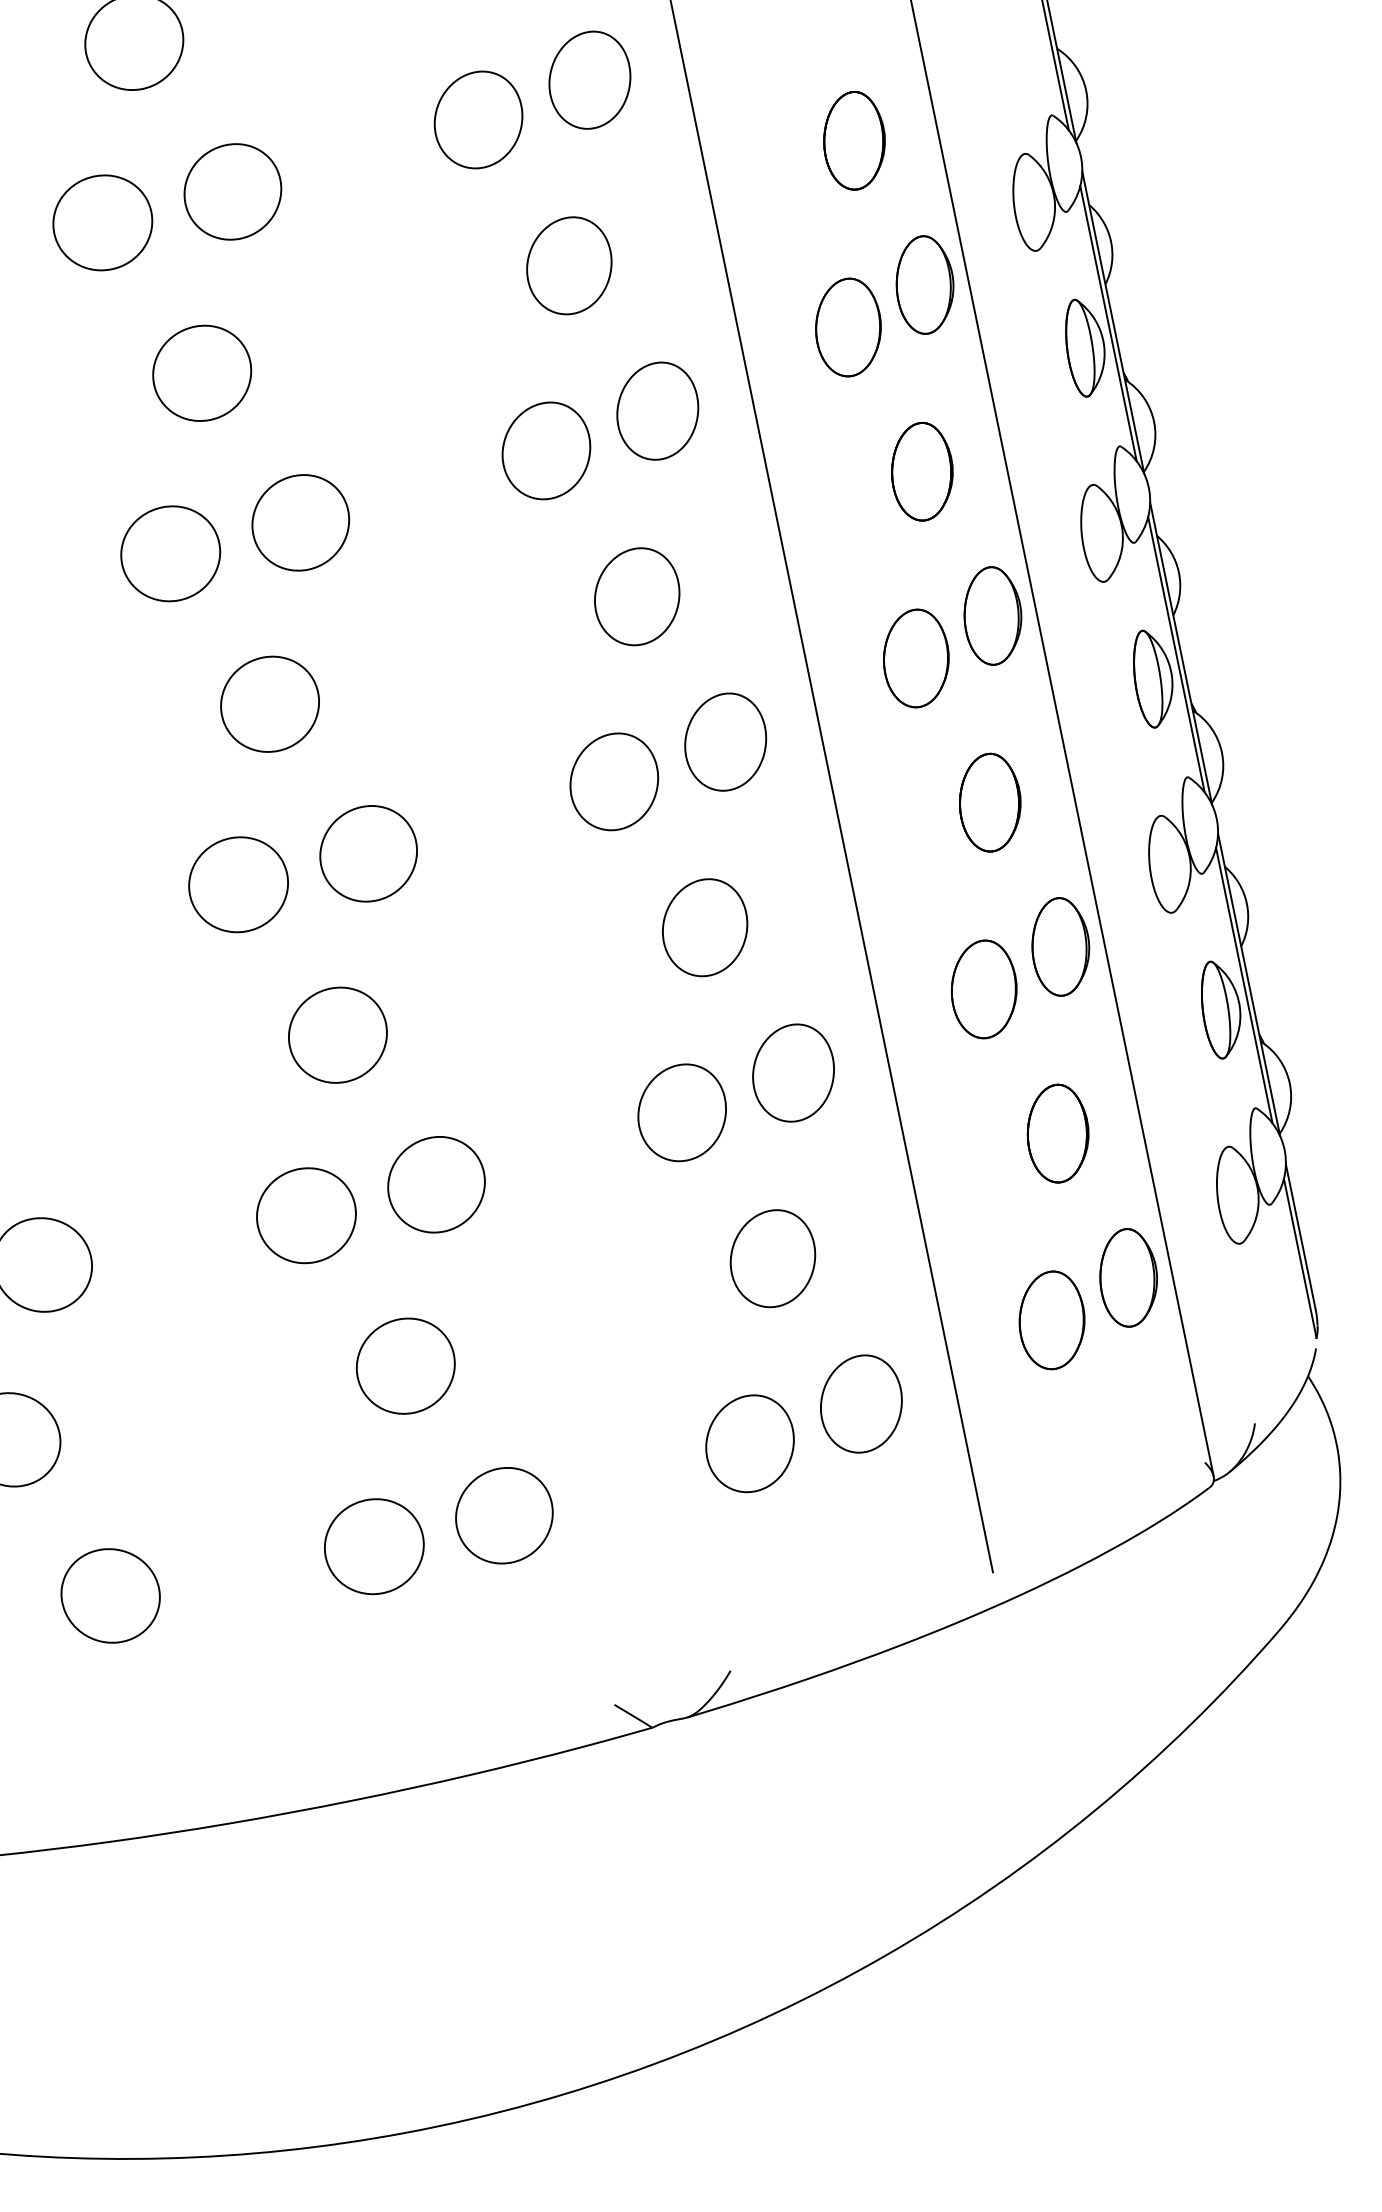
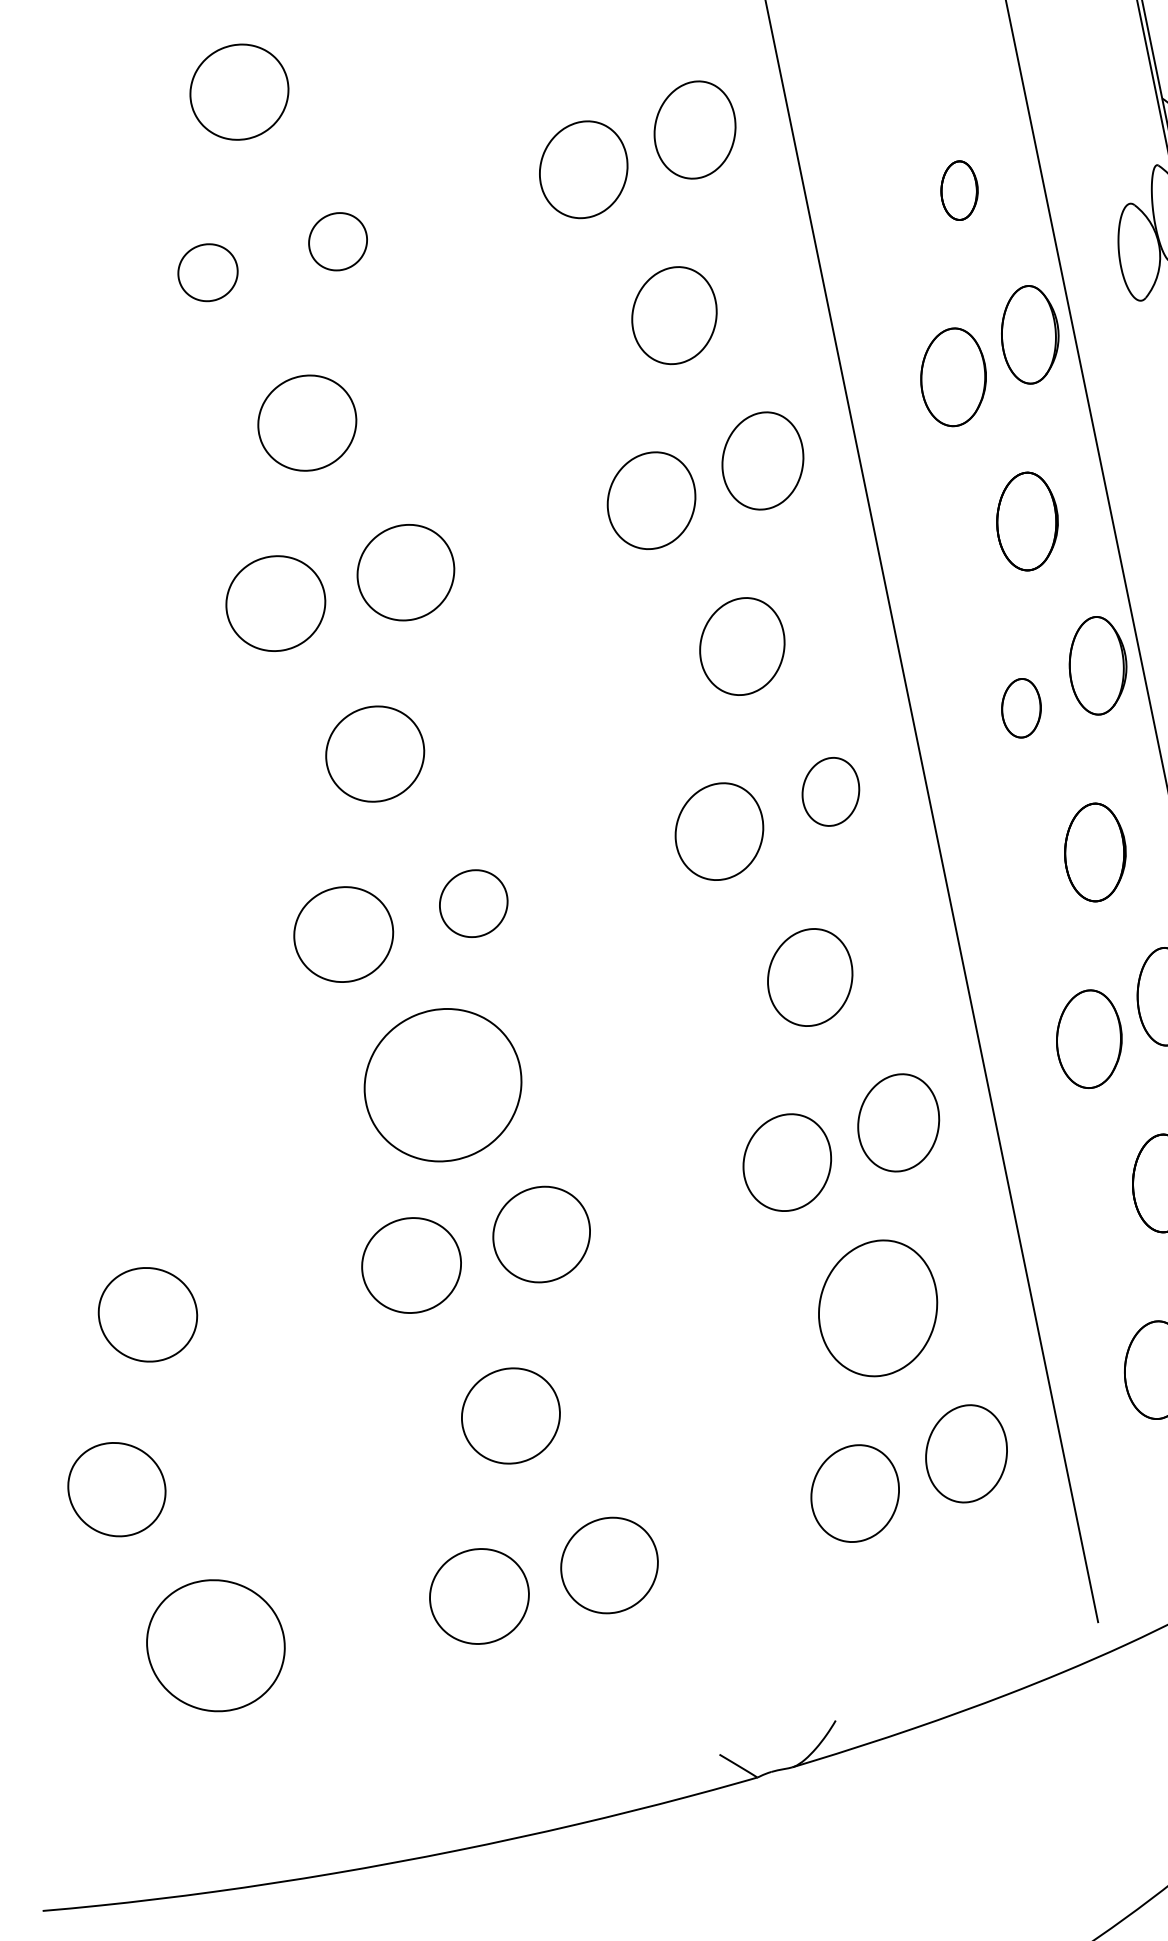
part: (854, 140) -> (959, 190), size x0.6
part: (232, 191) -> (337, 241), size x0.6
part: (102, 222) -> (207, 272), size x0.6
part: (916, 658) -> (1021, 708), size x0.6
part: (725, 741) -> (830, 791), size x0.7
part: (368, 853) -> (473, 903), size x0.7
part: (337, 1034) -> (442, 1084), size x1.6
part: (772, 1258) -> (877, 1308), size x1.4
part: (110, 1595) -> (215, 1645), size x1.4

